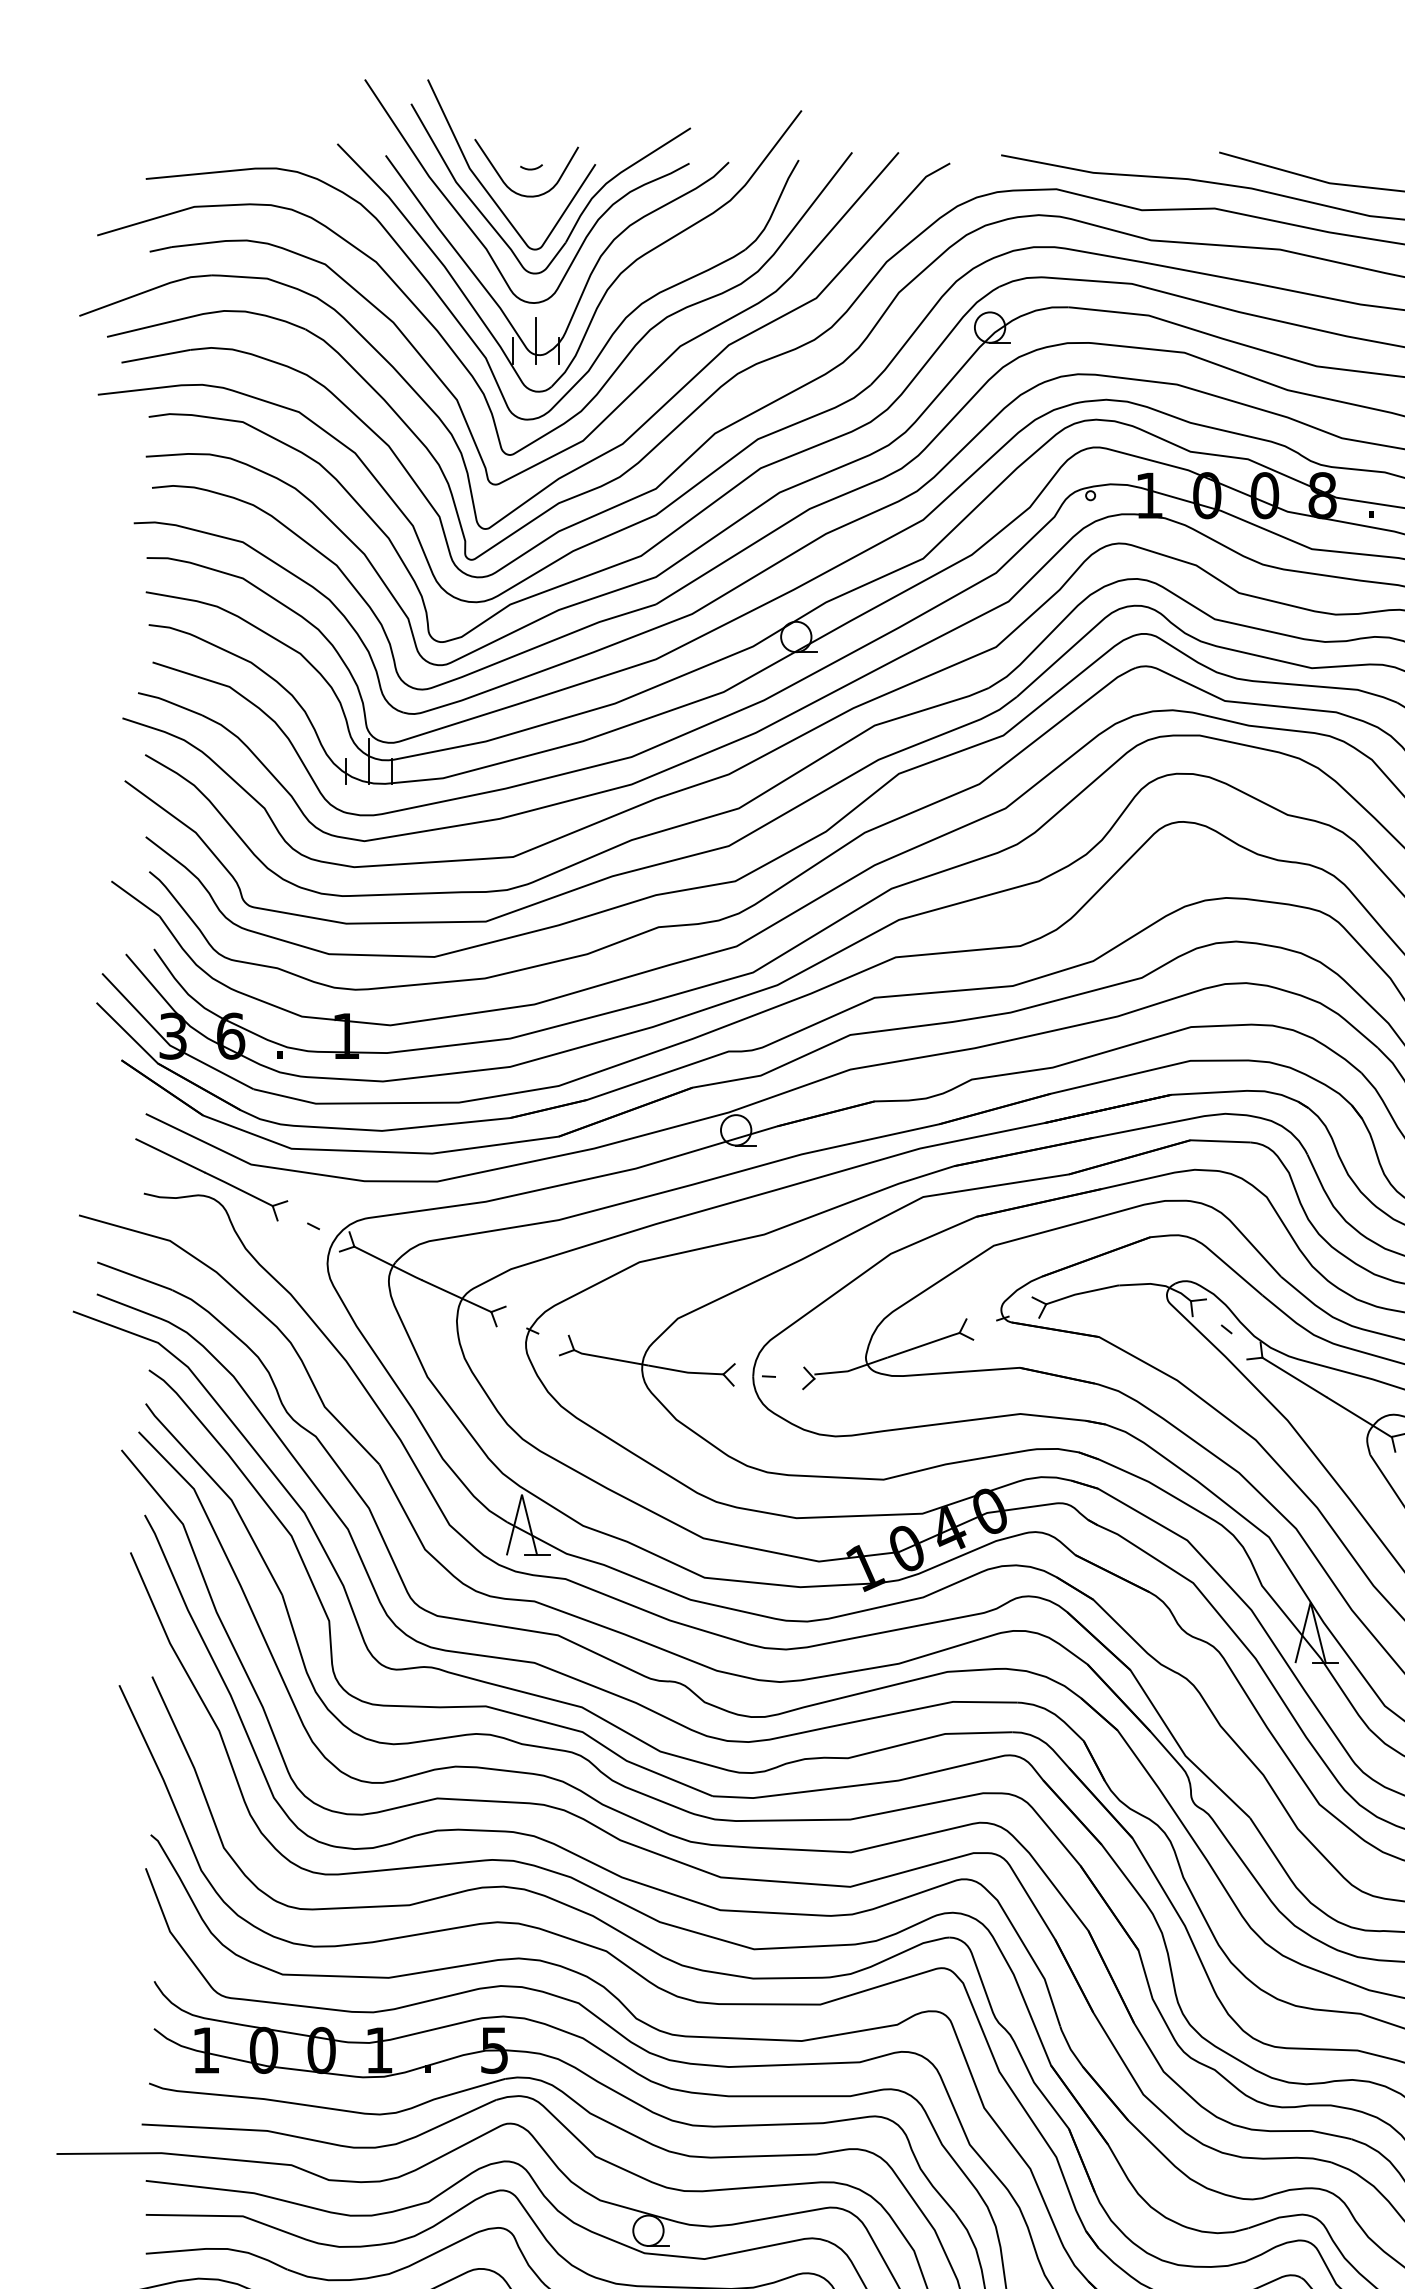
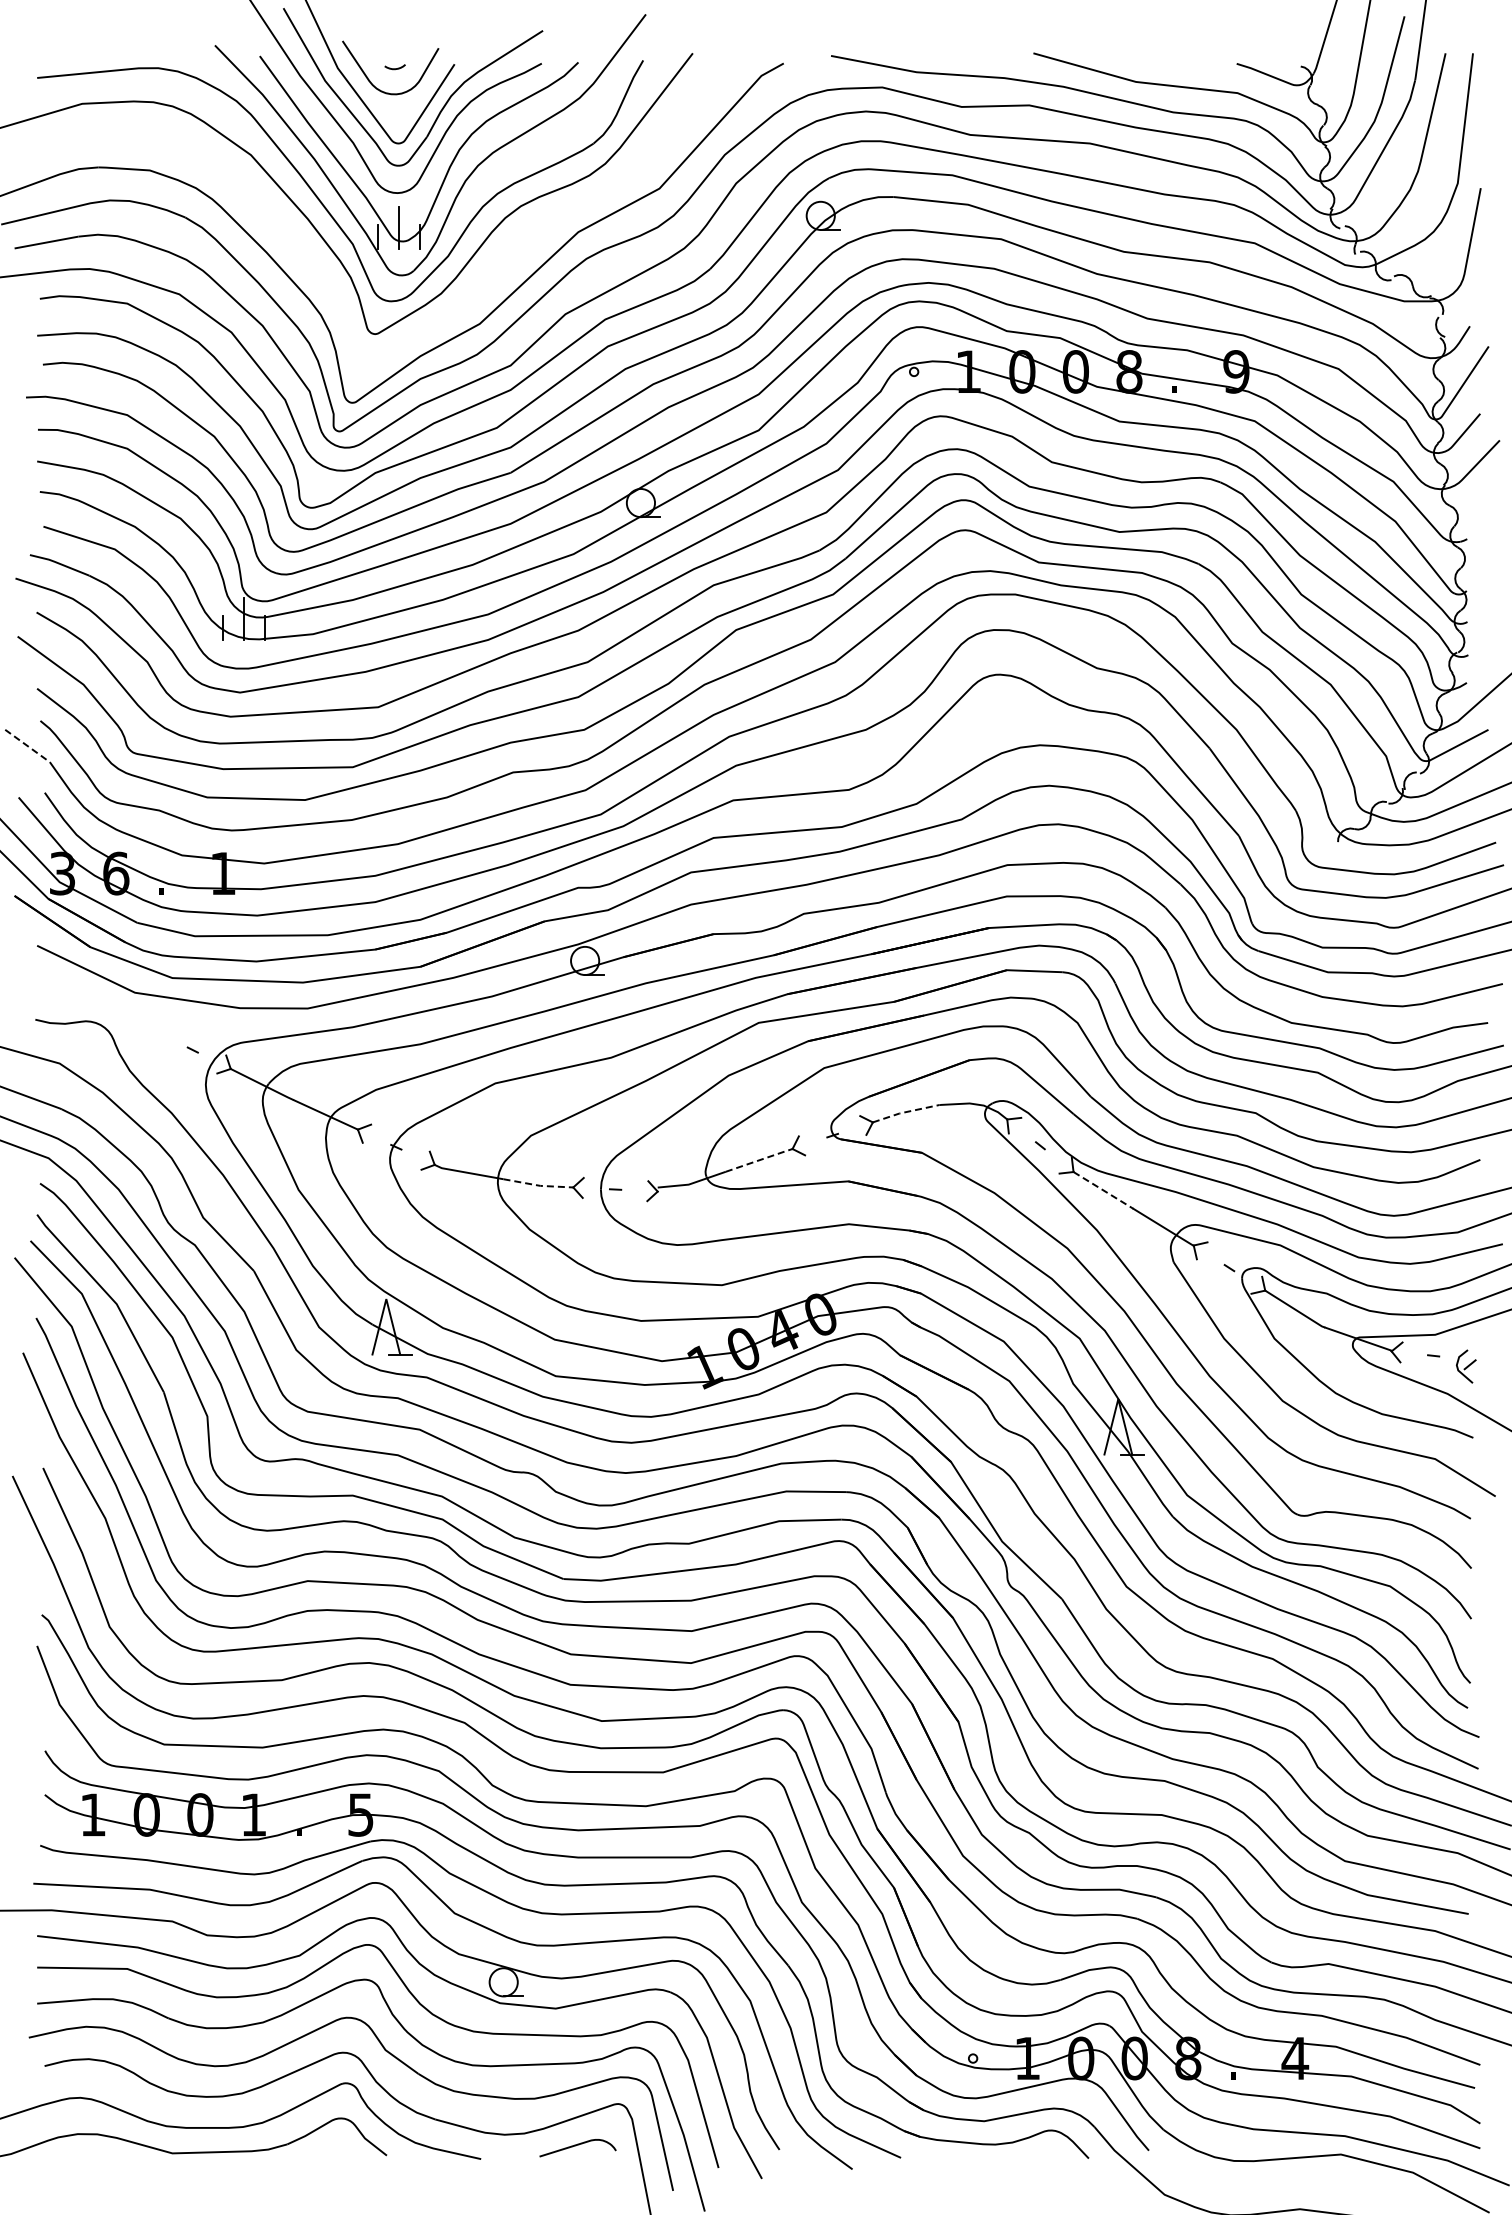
part: (446, 385) -> (316, 269), removed
line: (135, 898) -> (27, 745), solid -> dashed
part: (211, 1179) -> (98, 1006), removed
line: (1082, 1293) -> (906, 1112), solid -> dashed
line: (924, 1345) -> (759, 1160), solid -> dashed
line: (685, 1372) -> (538, 1185), solid -> dashed
line: (1294, 1377) -> (1103, 1190), solid -> dashed

